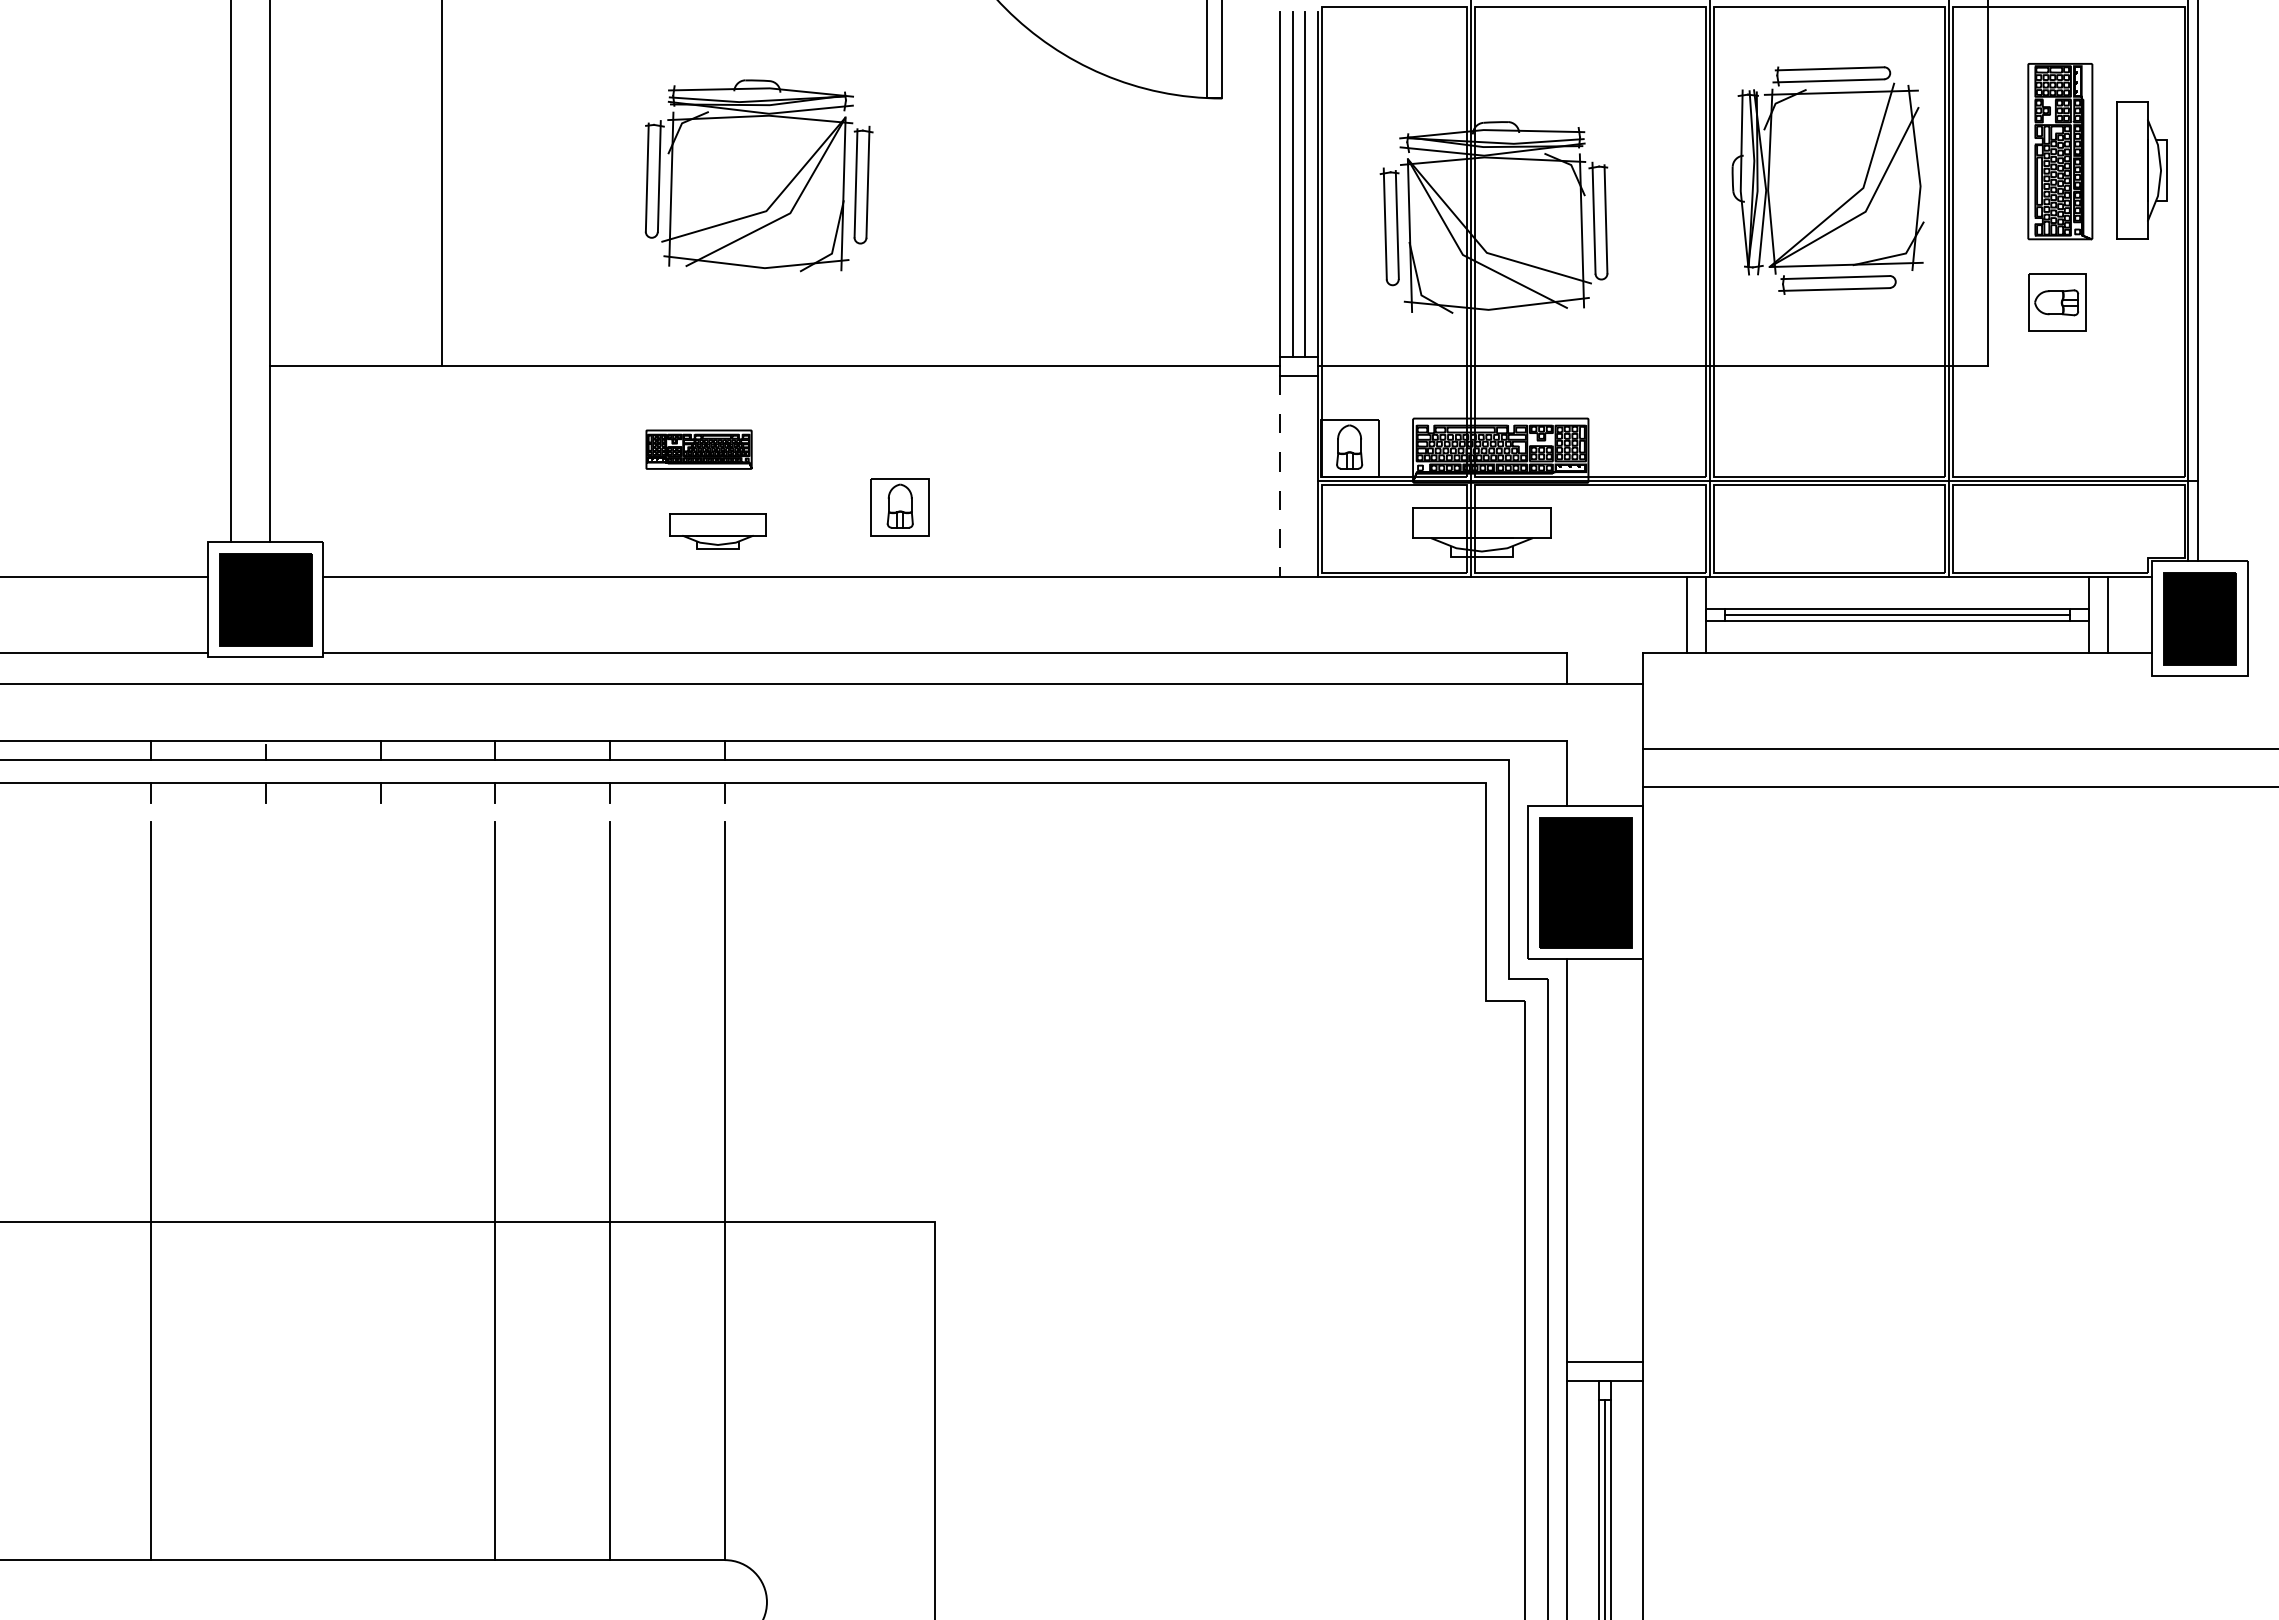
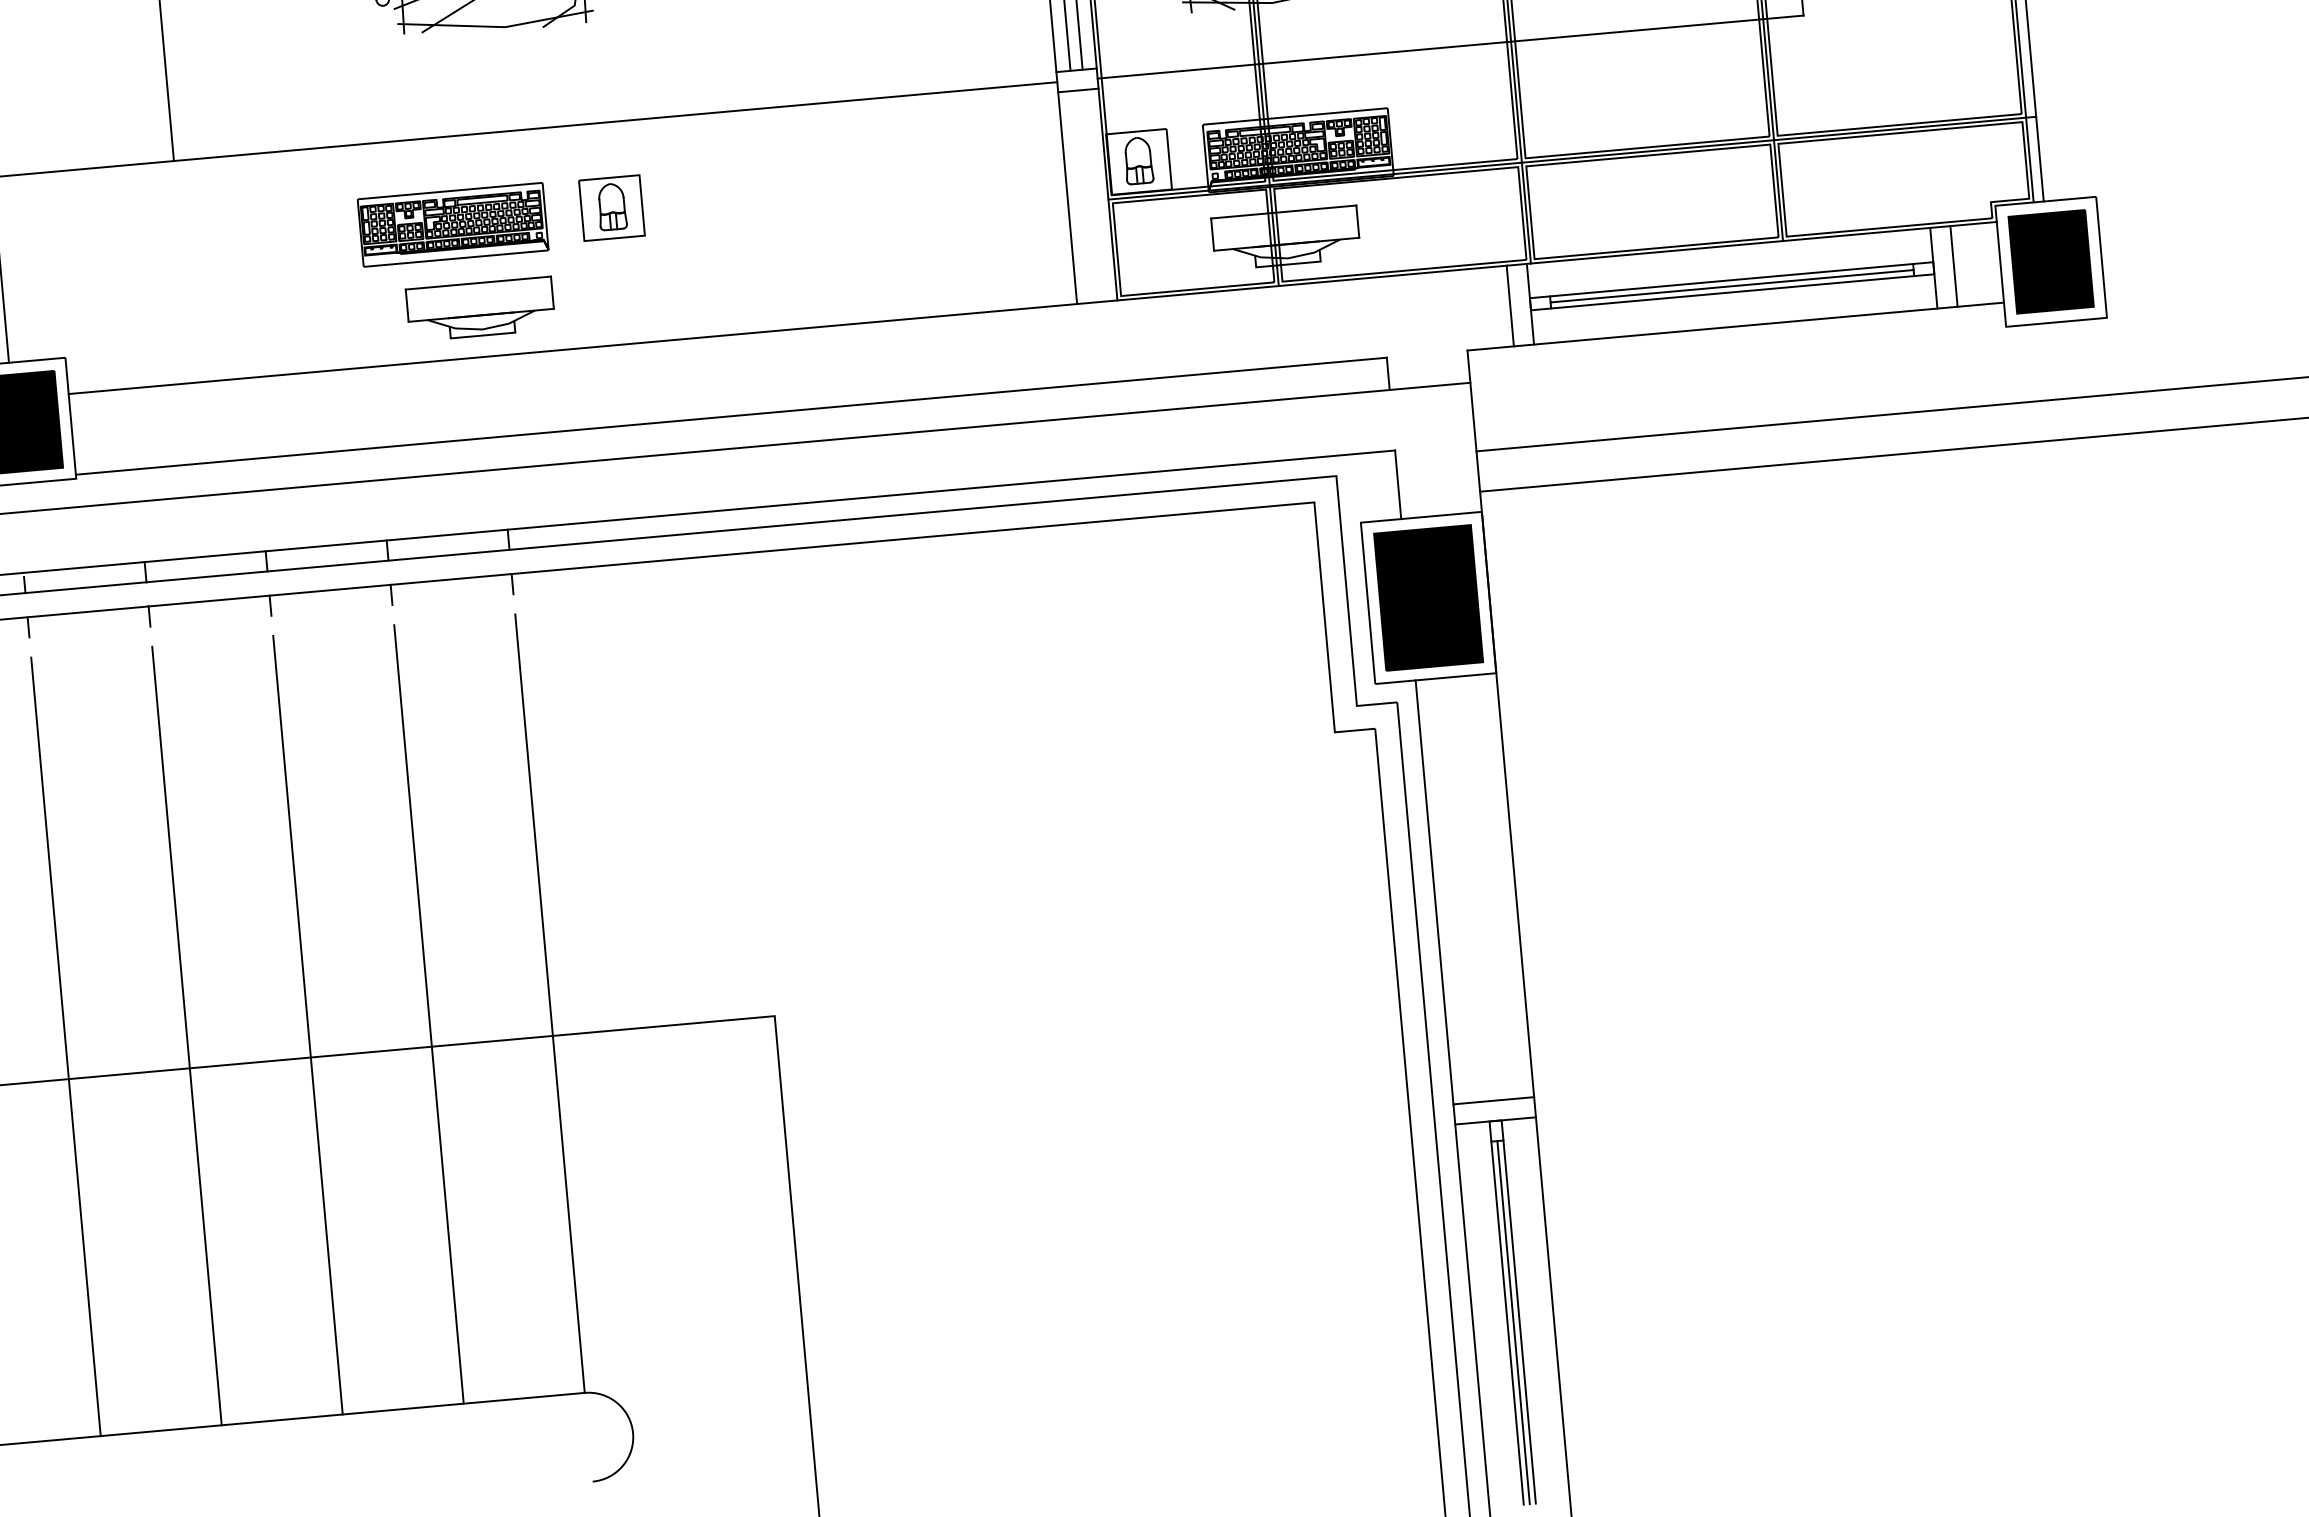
part: (698, 449) -> (452, 224), size x1.67
line: (1279, 476) -> (1067, 198), dashed -> solid
part: (899, 507) -> (611, 208), moved
part: (717, 531) -> (480, 309), size x1.43
line: (265, 1190) -> (65, 1046), added
line: (380, 1190) -> (186, 1035), added

